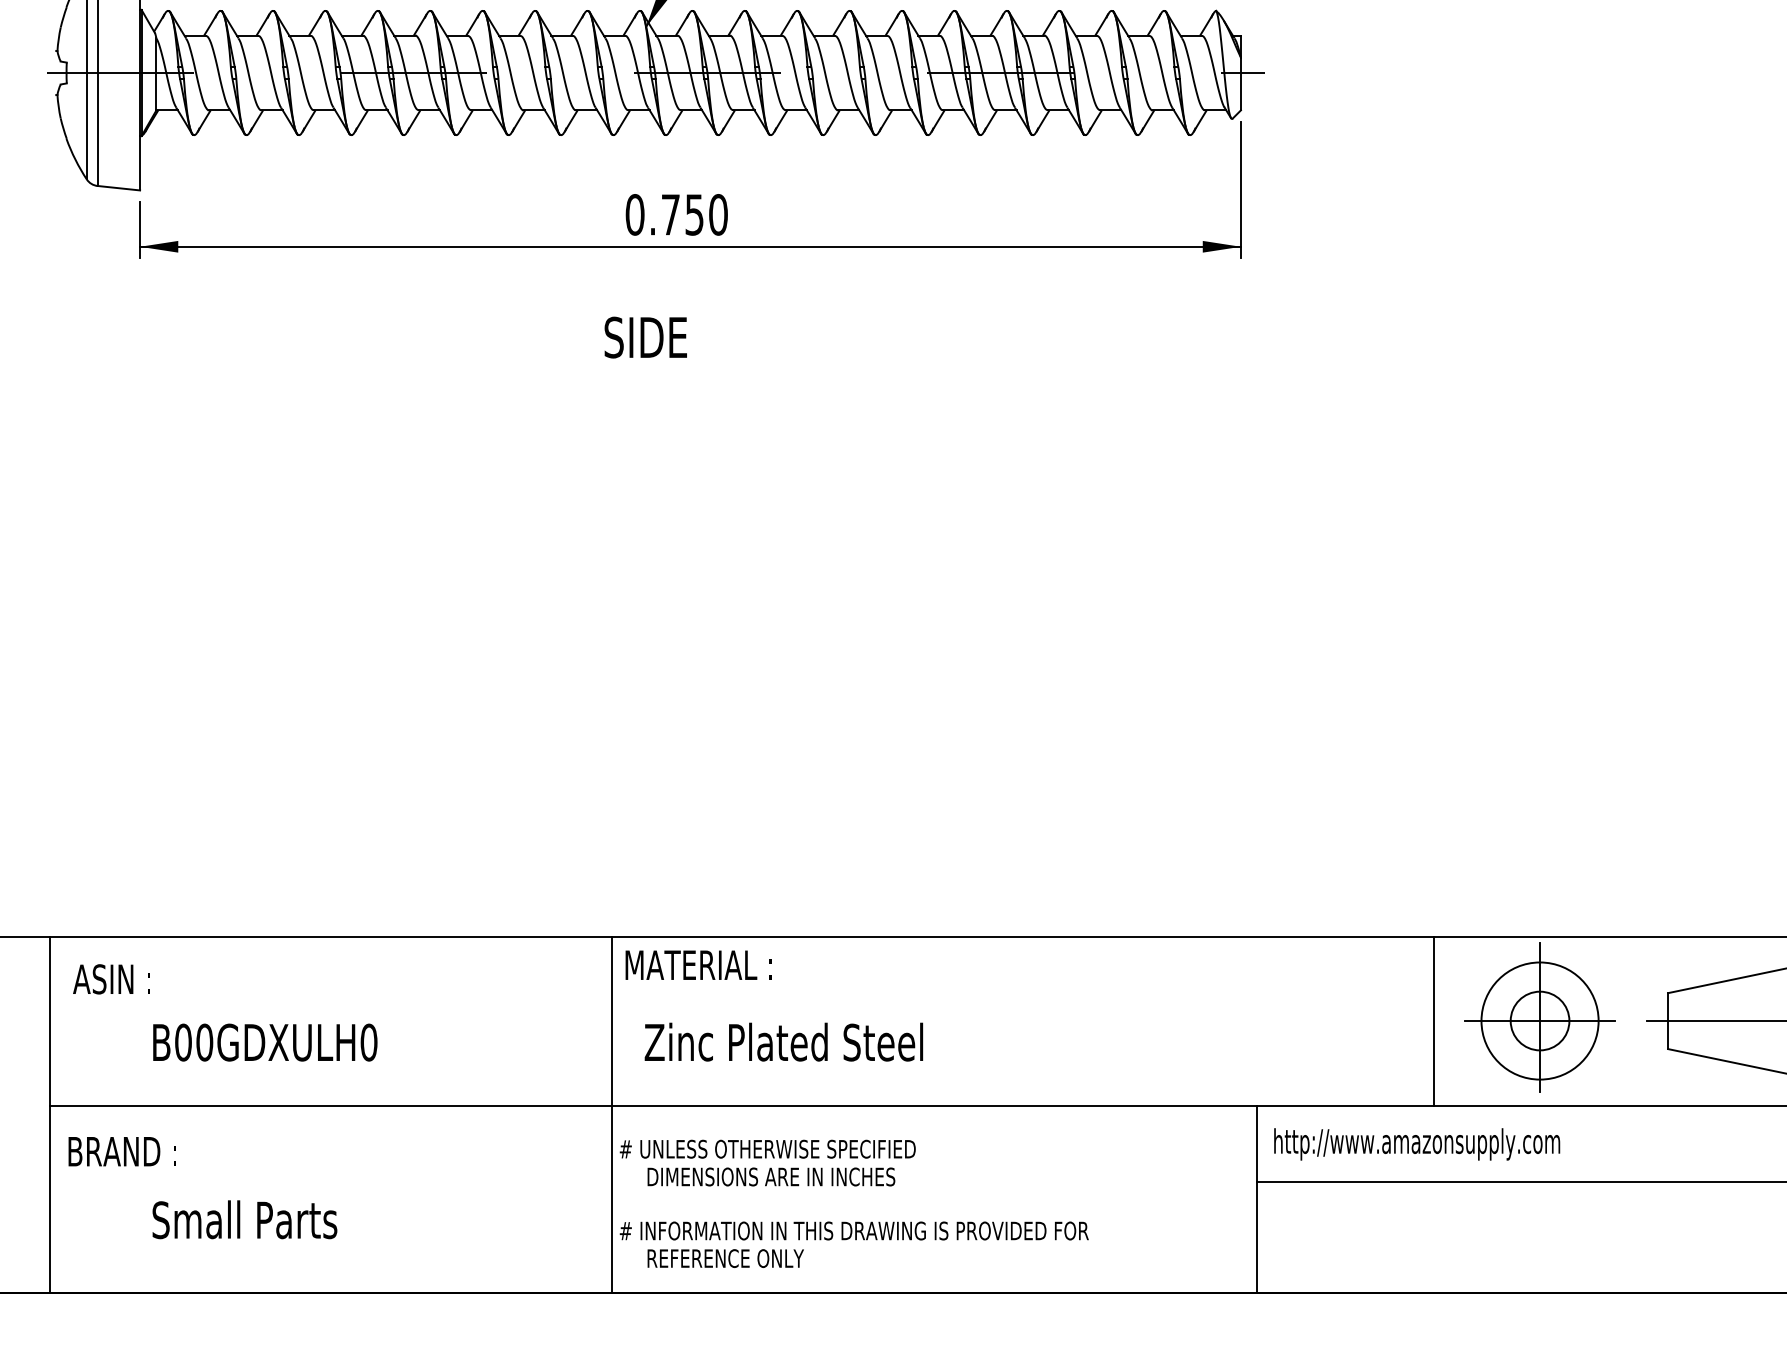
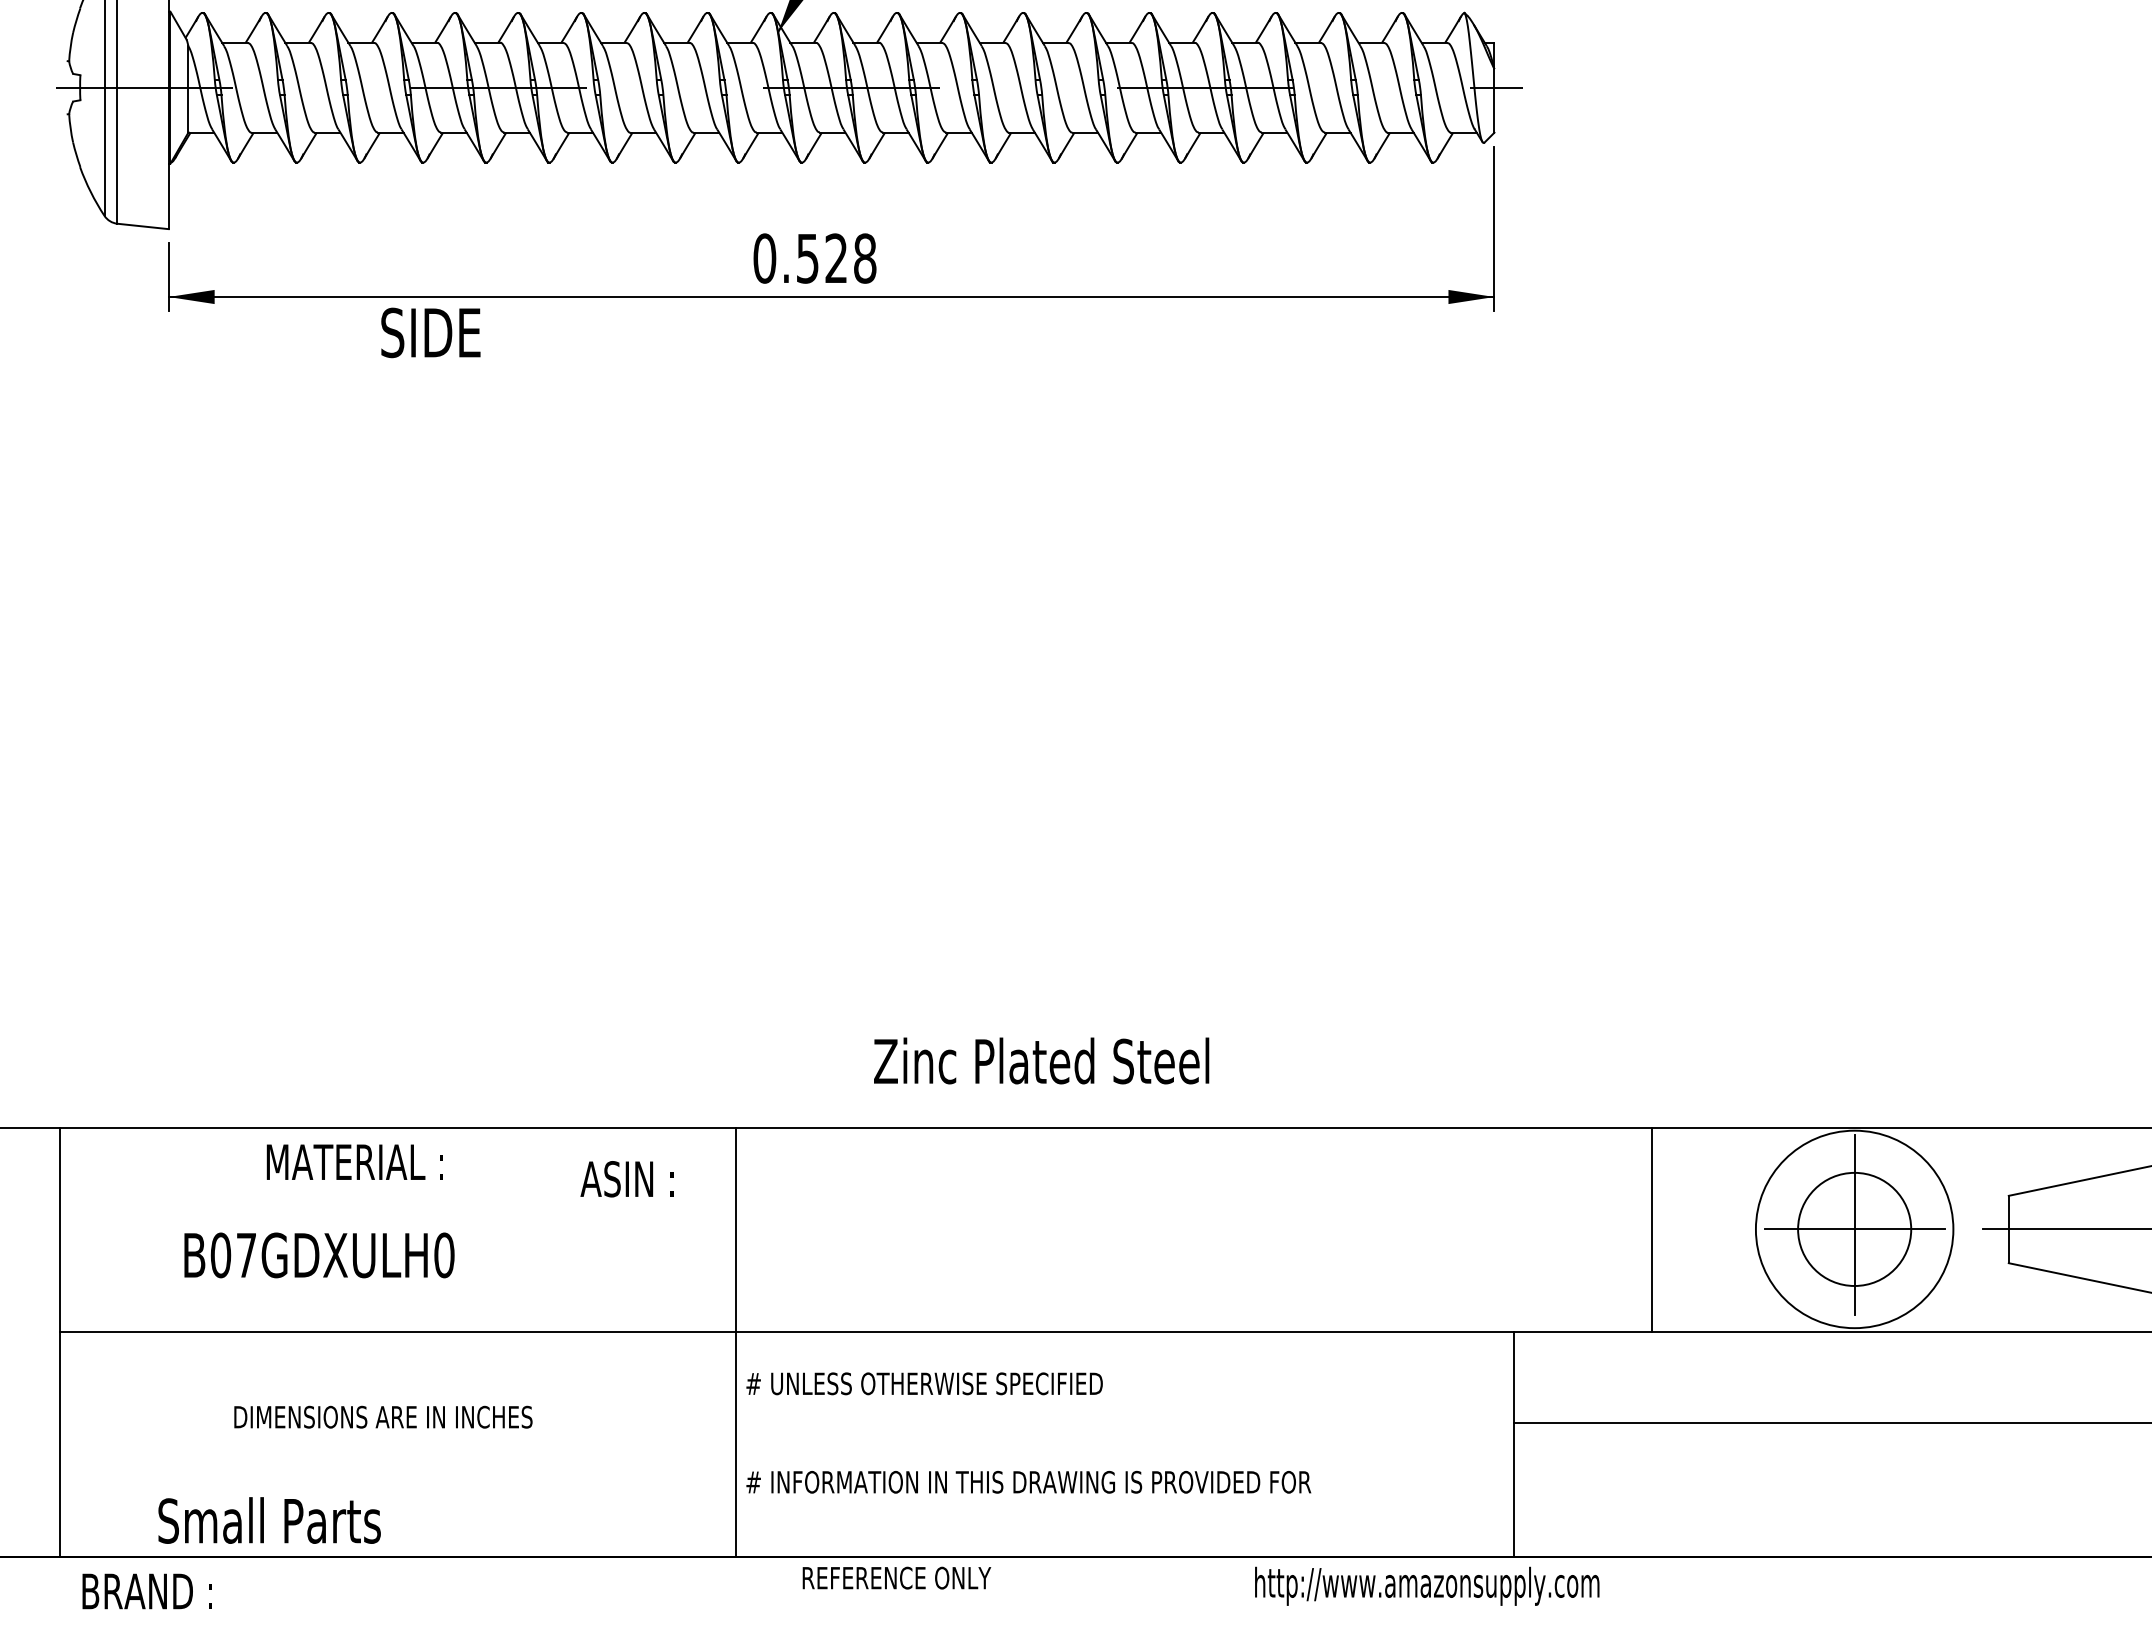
text: (694, 214) -> (836, 258), 0.750 -> 0.528
text: (645, 337) -> (430, 332), moved
text: (698, 964) -> (354, 1161), moved
text: (111, 979) -> (626, 1179), moved
circle: (1539, 1020) -> (1853, 1228), size x1.4
circle: (1539, 1020) -> (1853, 1228), size x1.6
line: (1434, 1021) -> (1651, 1229), moved
text: (783, 1041) -> (1041, 1060), moved
text: (204, 1042) -> (246, 1255), B00GDXULH0 -> B07GDXULH0
text: (1417, 1144) -> (1427, 1586), moved
text: (121, 1151) -> (146, 1591), moved
text: (771, 1176) -> (383, 1416), moved
text: (244, 1219) -> (269, 1520), moved
text: (725, 1258) -> (896, 1578), moved

